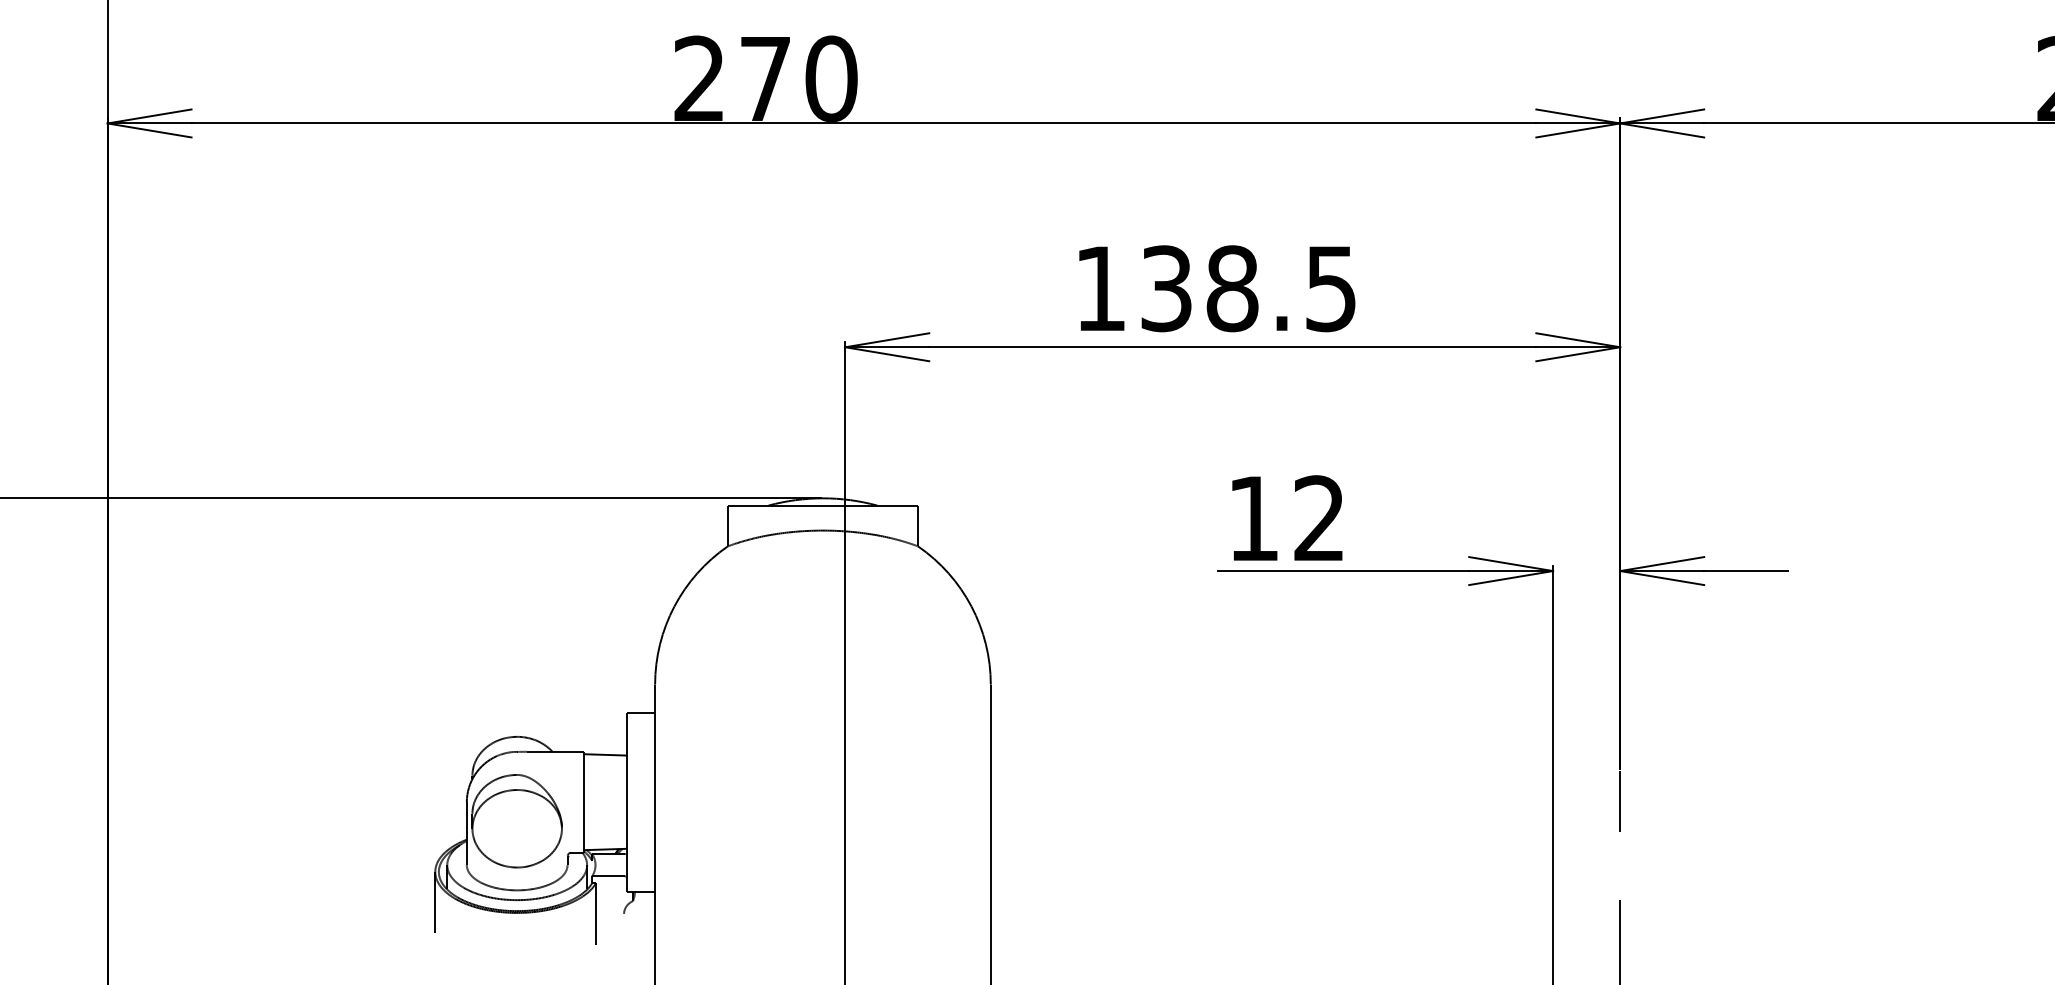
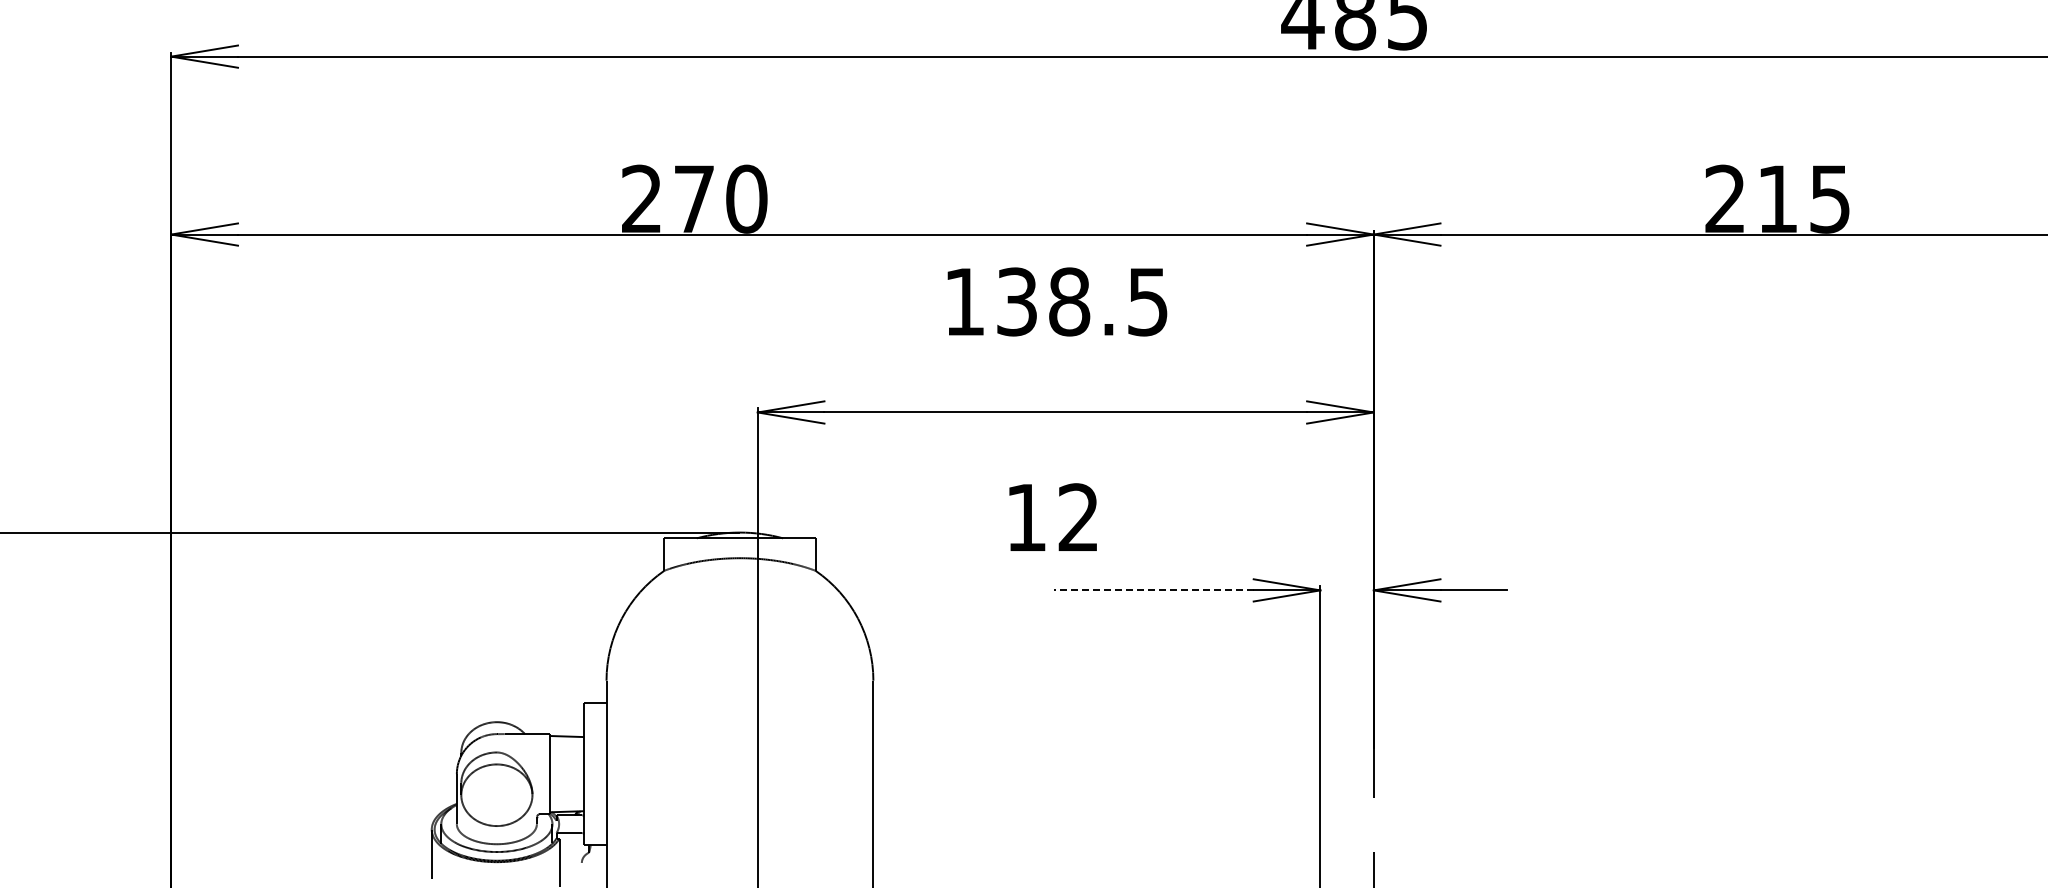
text: (1217, 288) -> (1057, 301), moved
text: (1286, 517) -> (1052, 516), moved
line: (1344, 571) -> (1154, 590), solid -> dashed

